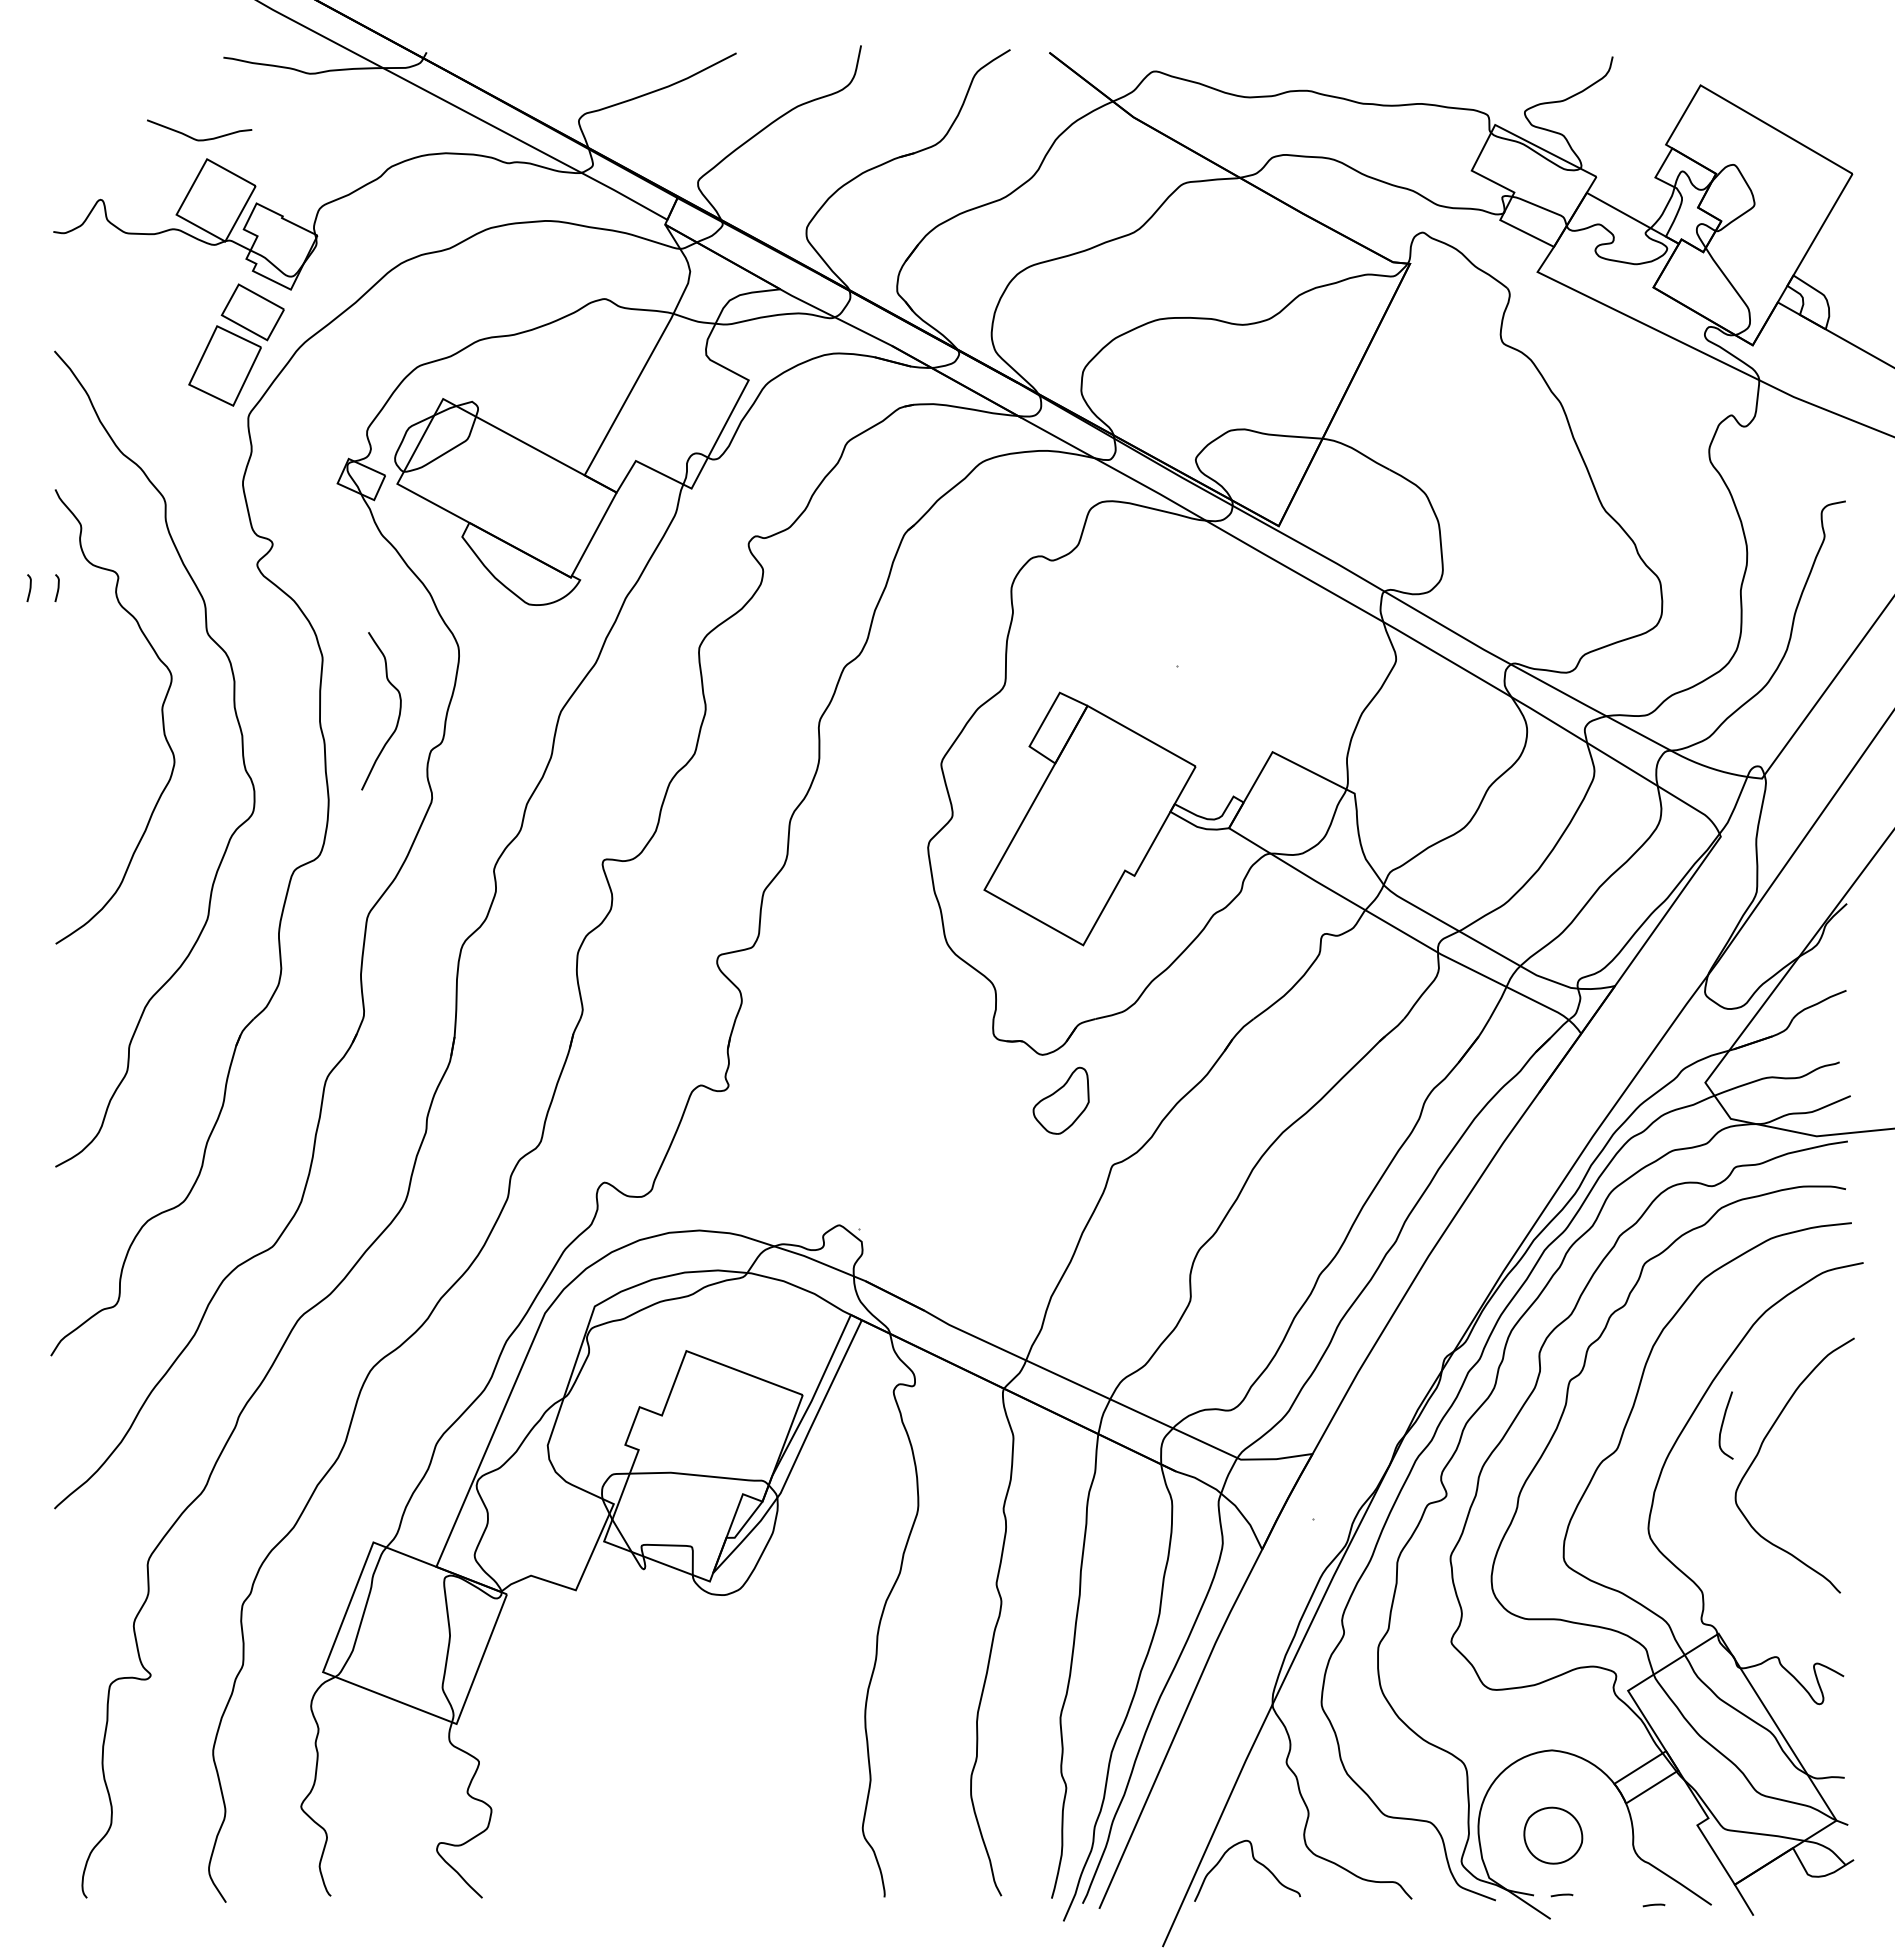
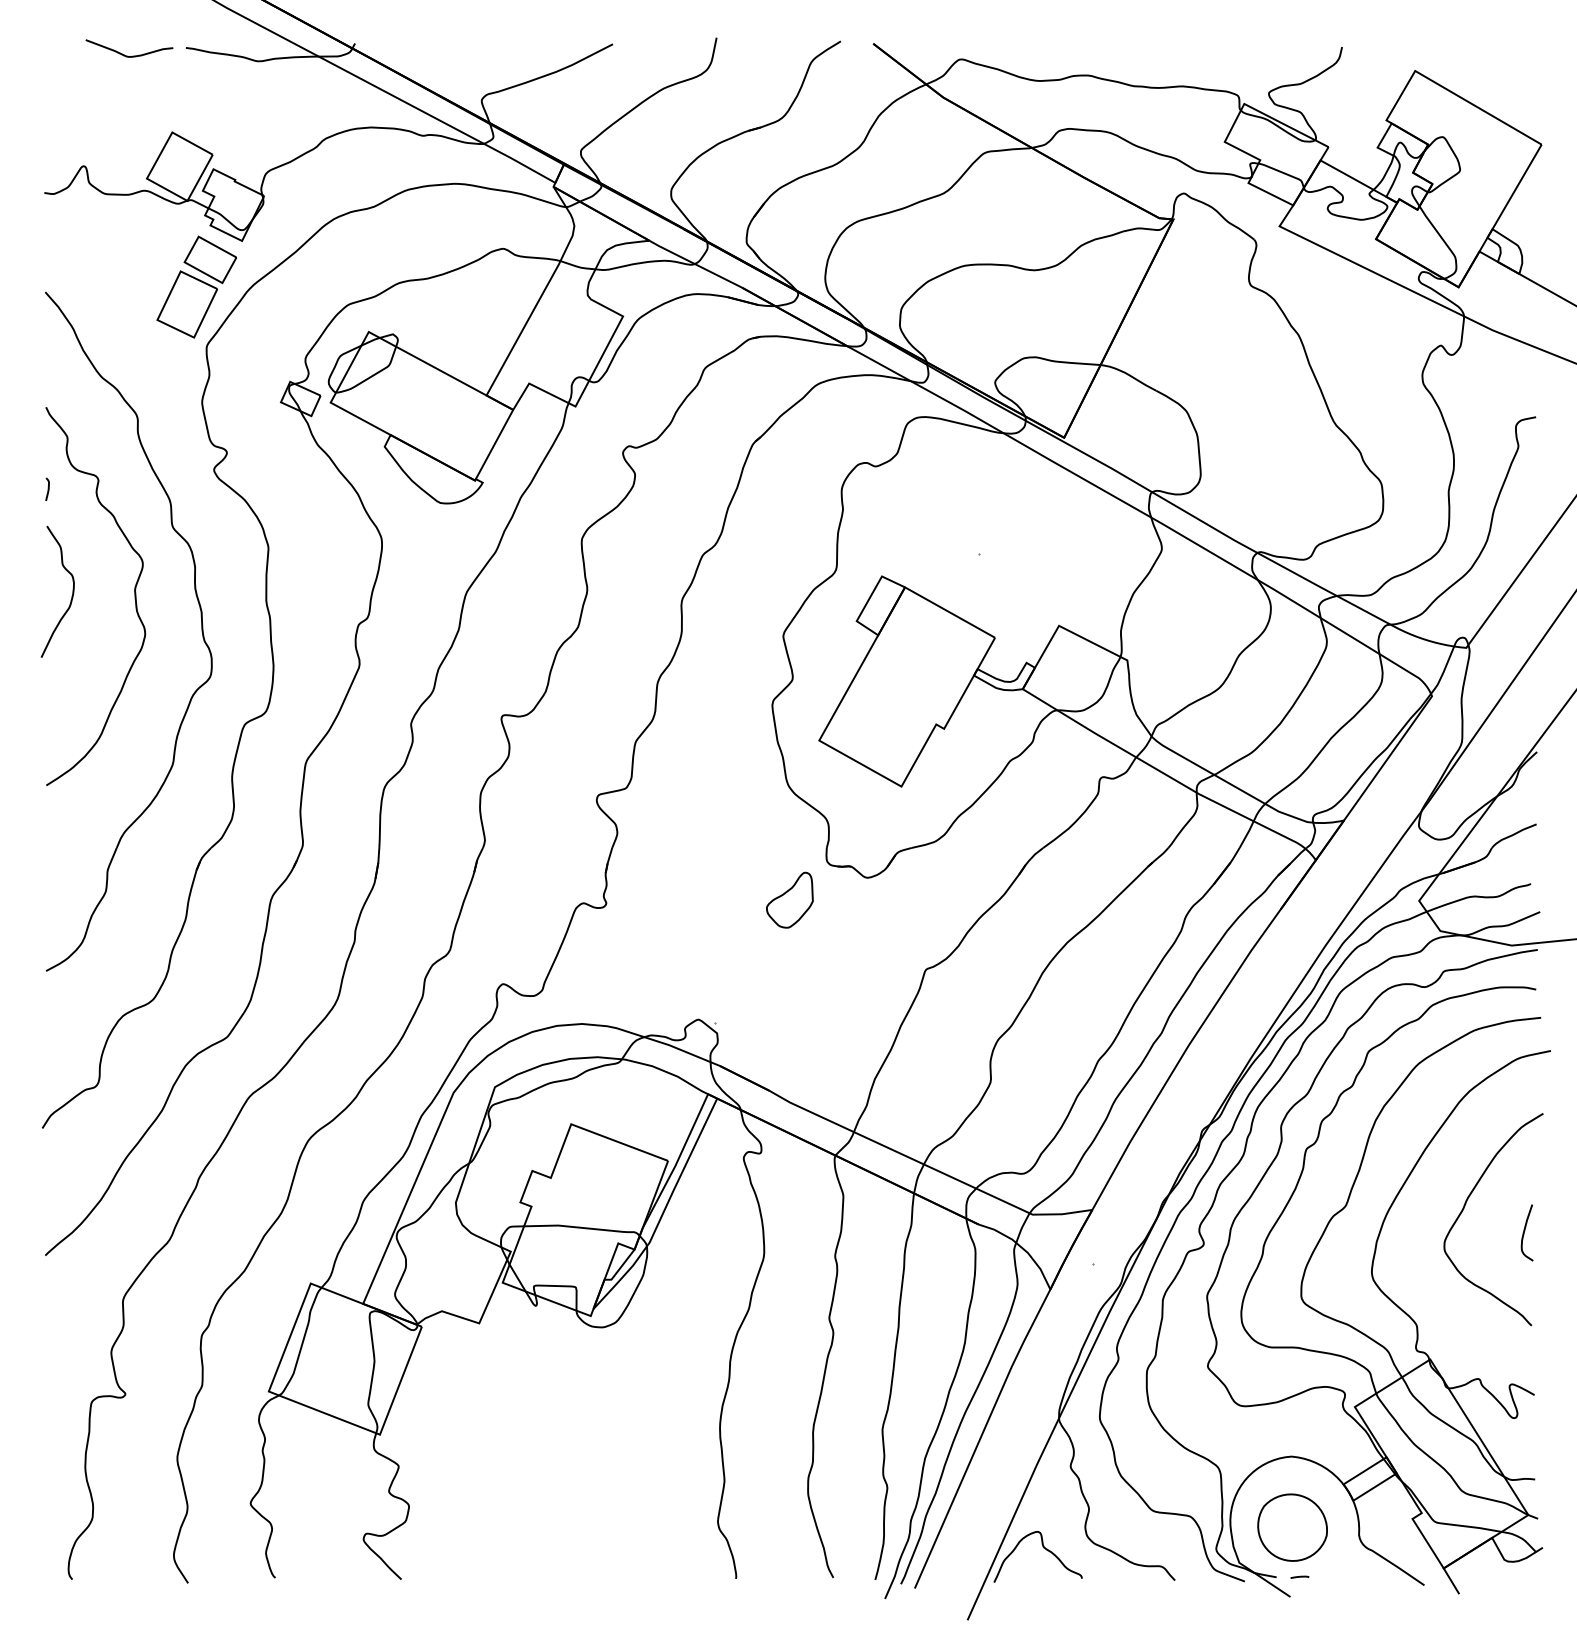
curve: (195, 138) -> (126, 55), moved
curve: (29, 588) -> (24, 489), removed
curve: (398, 714) -> (71, 594), moved
part: (1060, 1100) -> (789, 899), moved
curve: (1723, 1424) -> (1524, 1232), moved
part: (1553, 1835) -> (1292, 1527), size x1.43
curve: (1653, 1905) -> (1376, 1585), removed

